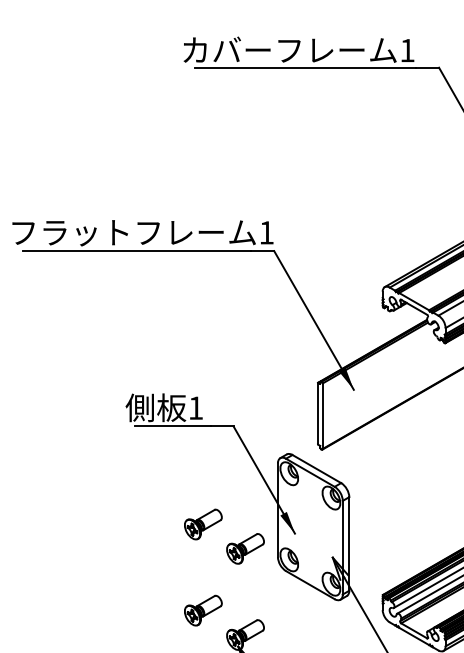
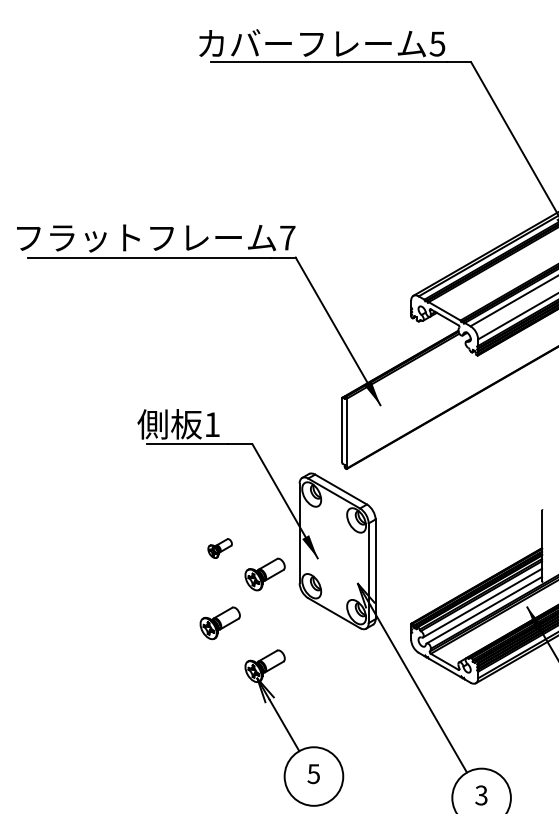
text: (407, 50) -> (437, 43), 1 -> 5
text: (266, 232) -> (287, 237), 1 -> 7
part: (202, 524) -> (219, 548), size x0.6
part: (202, 610) -> (219, 623), moved

